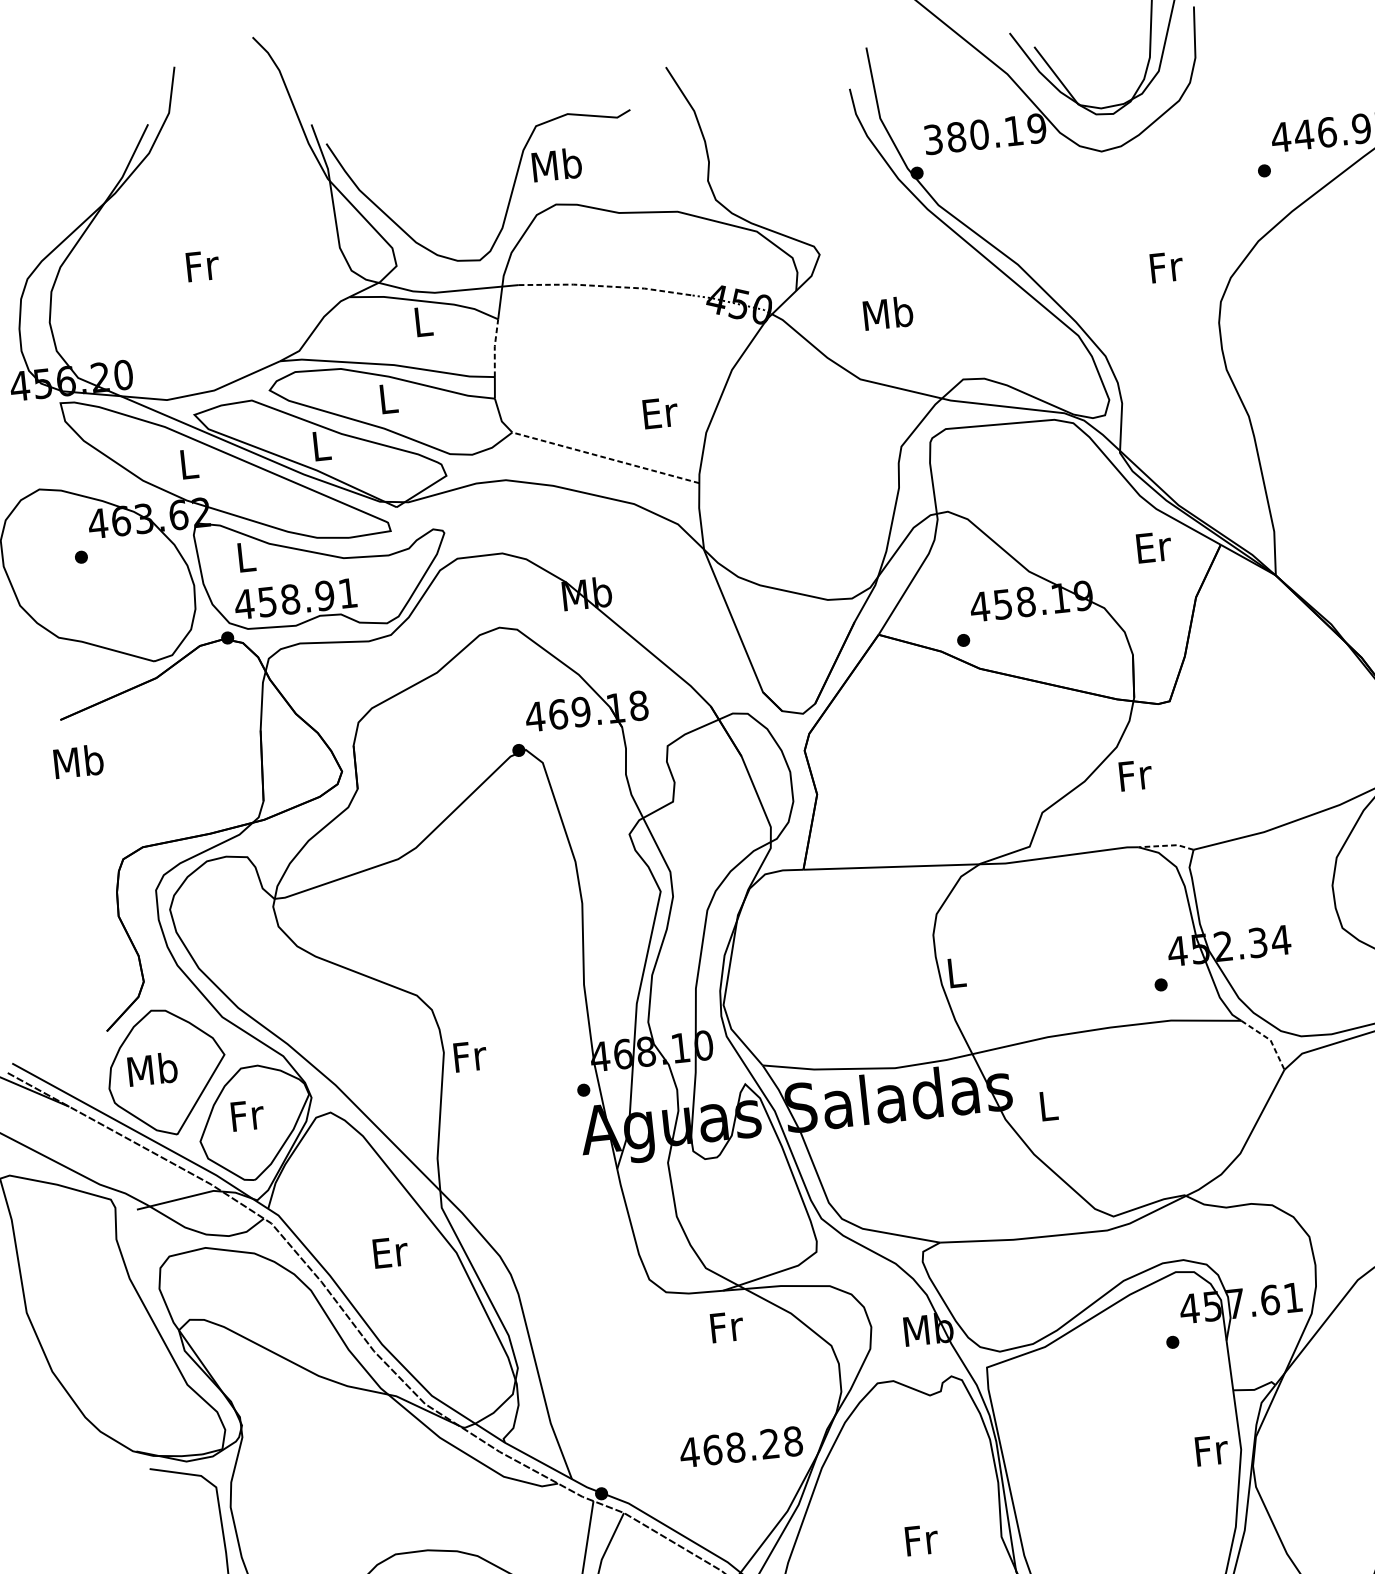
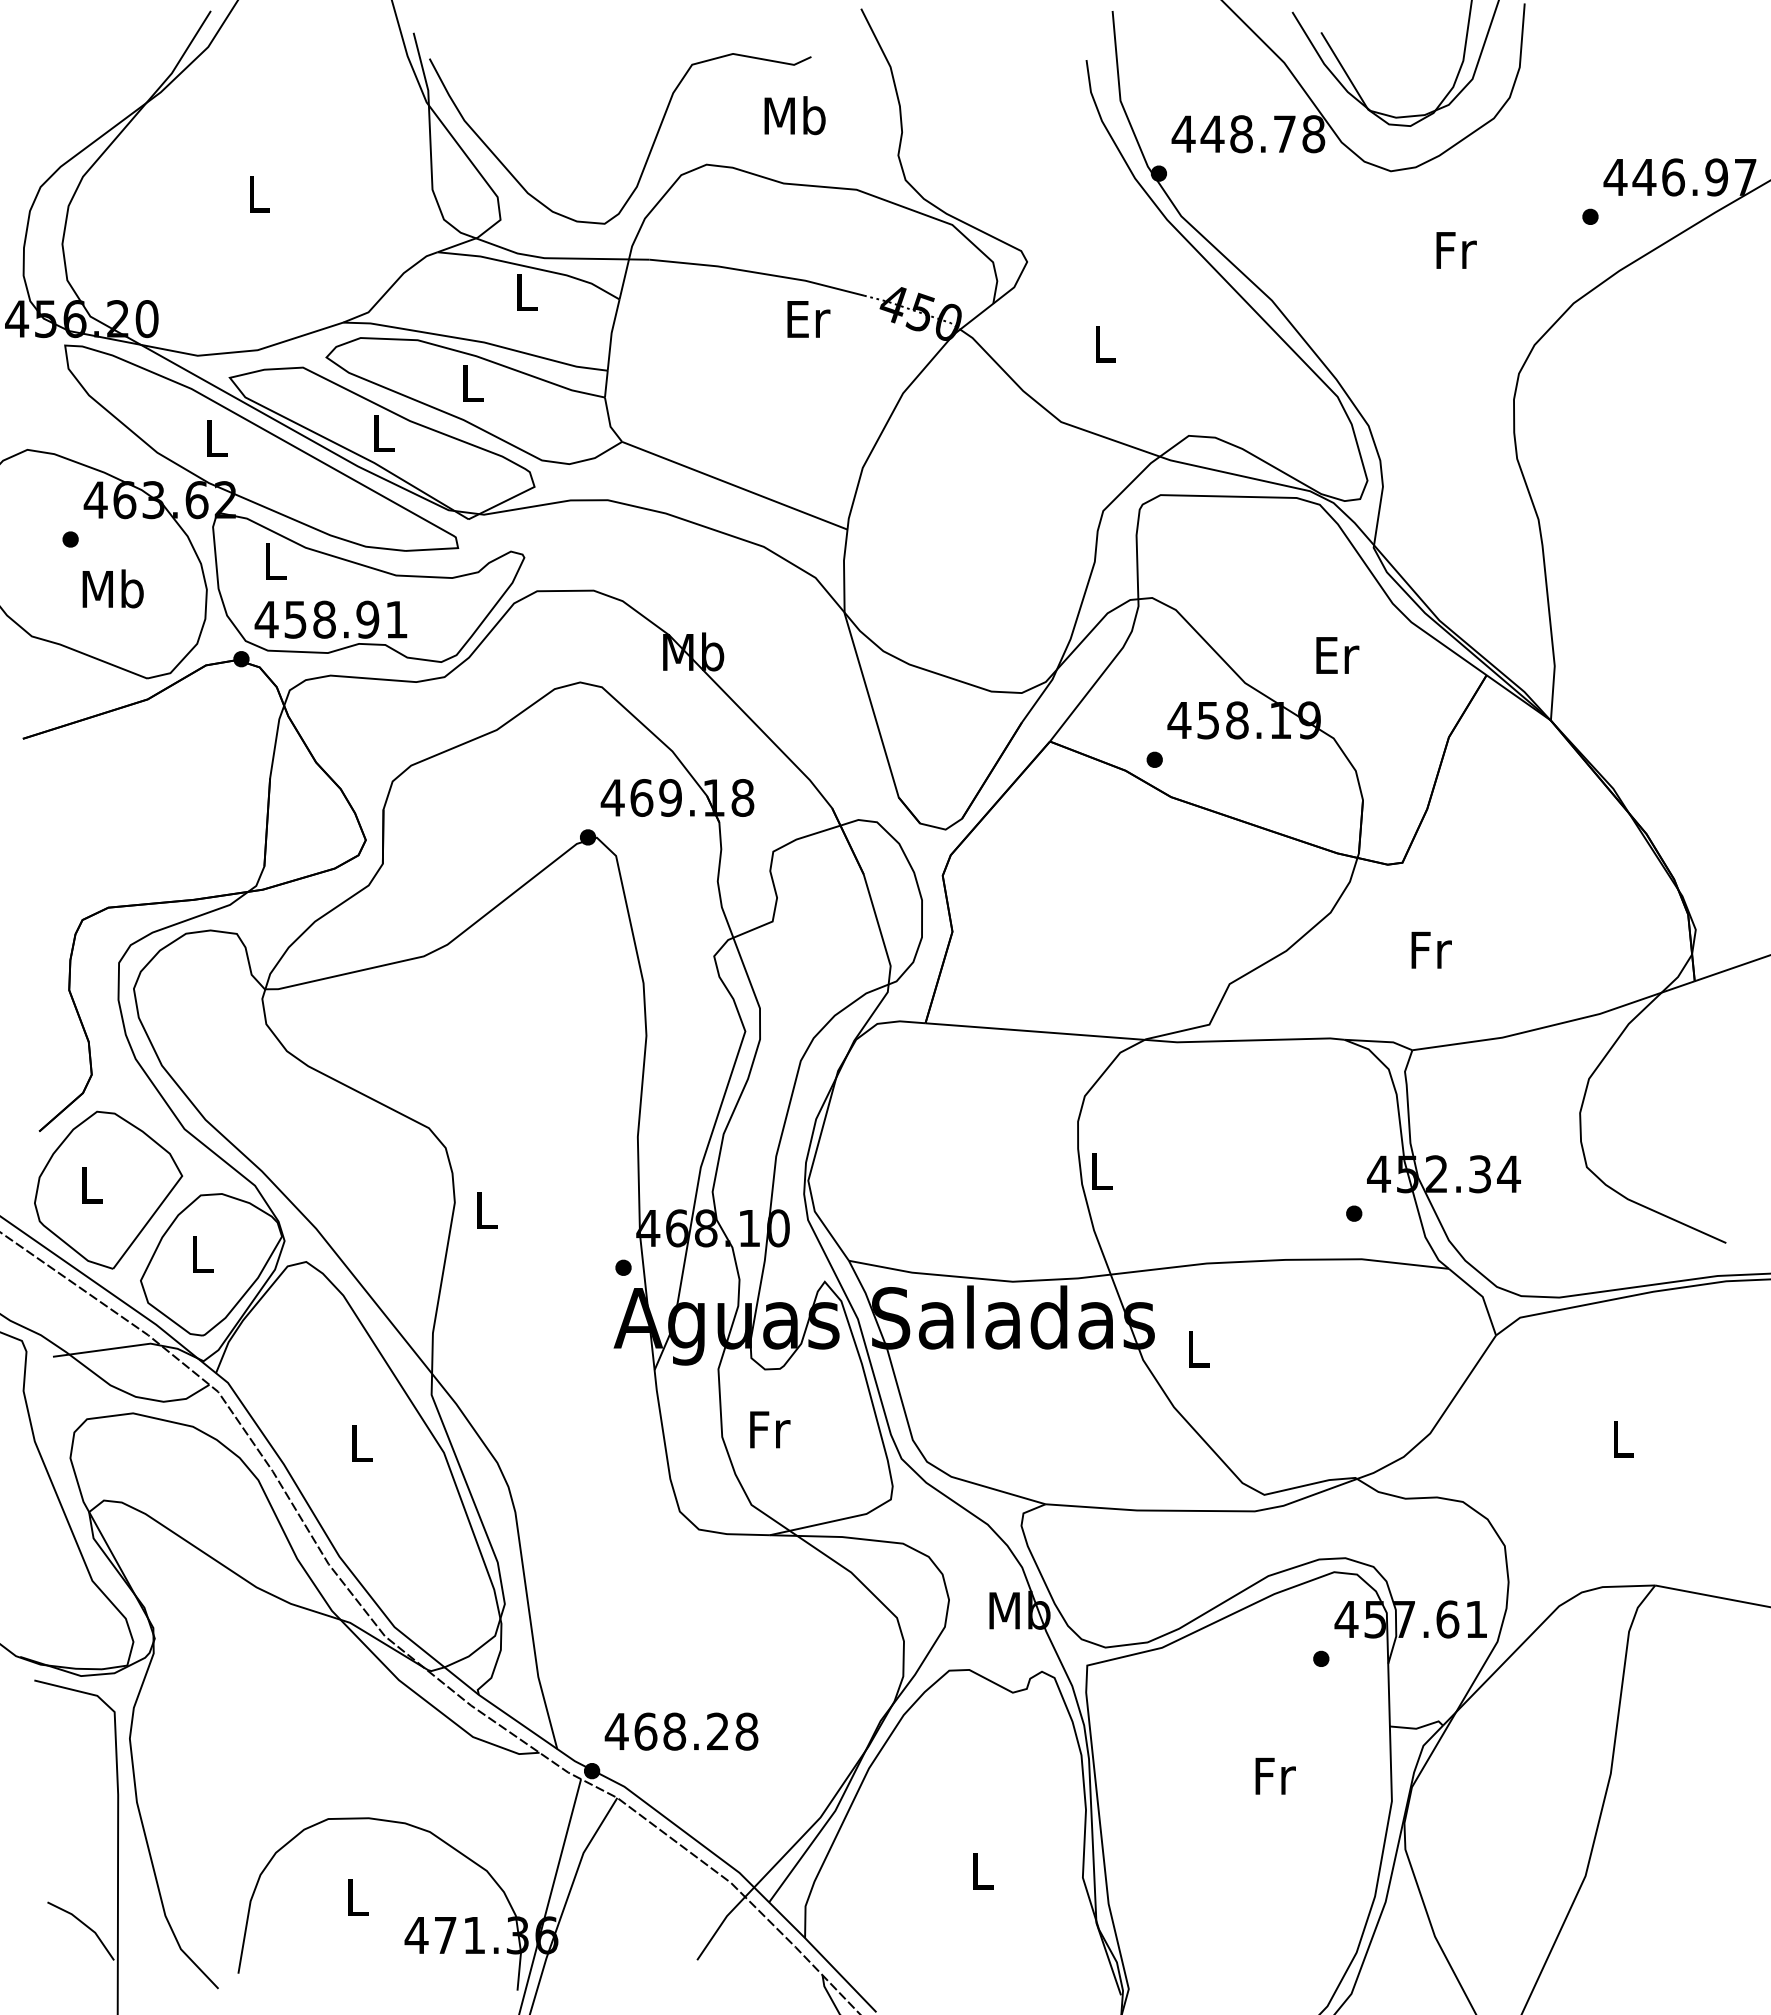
text: (985, 134) -> (1248, 134), 380.19 -> 448.78
text: (556, 164) -> (794, 115), moved
text: (203, 265) -> (260, 193), Fr -> L
text: (1166, 267) -> (1456, 250), moved
line: (606, 286) -> (758, 273), dashed -> solid
text: (888, 313) -> (1104, 343), Mb -> L
line: (494, 347) -> (611, 334), dashed -> solid
text: (660, 413) -> (808, 319), moved
line: (605, 457) -> (734, 485), dashed -> solid
text: (1154, 547) -> (1337, 655), moved
text: (78, 761) -> (112, 588), moved
text: (1135, 774) -> (1431, 949), moved
line: (1166, 845) -> (1379, 1041), dashed -> solid
line: (1270, 1039) -> (1482, 1296), dashed -> solid
text: (470, 1056) -> (487, 1210), Fr -> L
text: (152, 1069) -> (90, 1184), Mb -> L
text: (248, 1115) -> (203, 1254), Fr -> L
text: (390, 1252) -> (362, 1443), Er -> L
text: (727, 1326) -> (770, 1429), moved
text: (741, 1446) -> (681, 1731), moved
text: (1211, 1449) -> (1275, 1775), moved
text: (921, 1539) -> (983, 1870), Fr -> L

